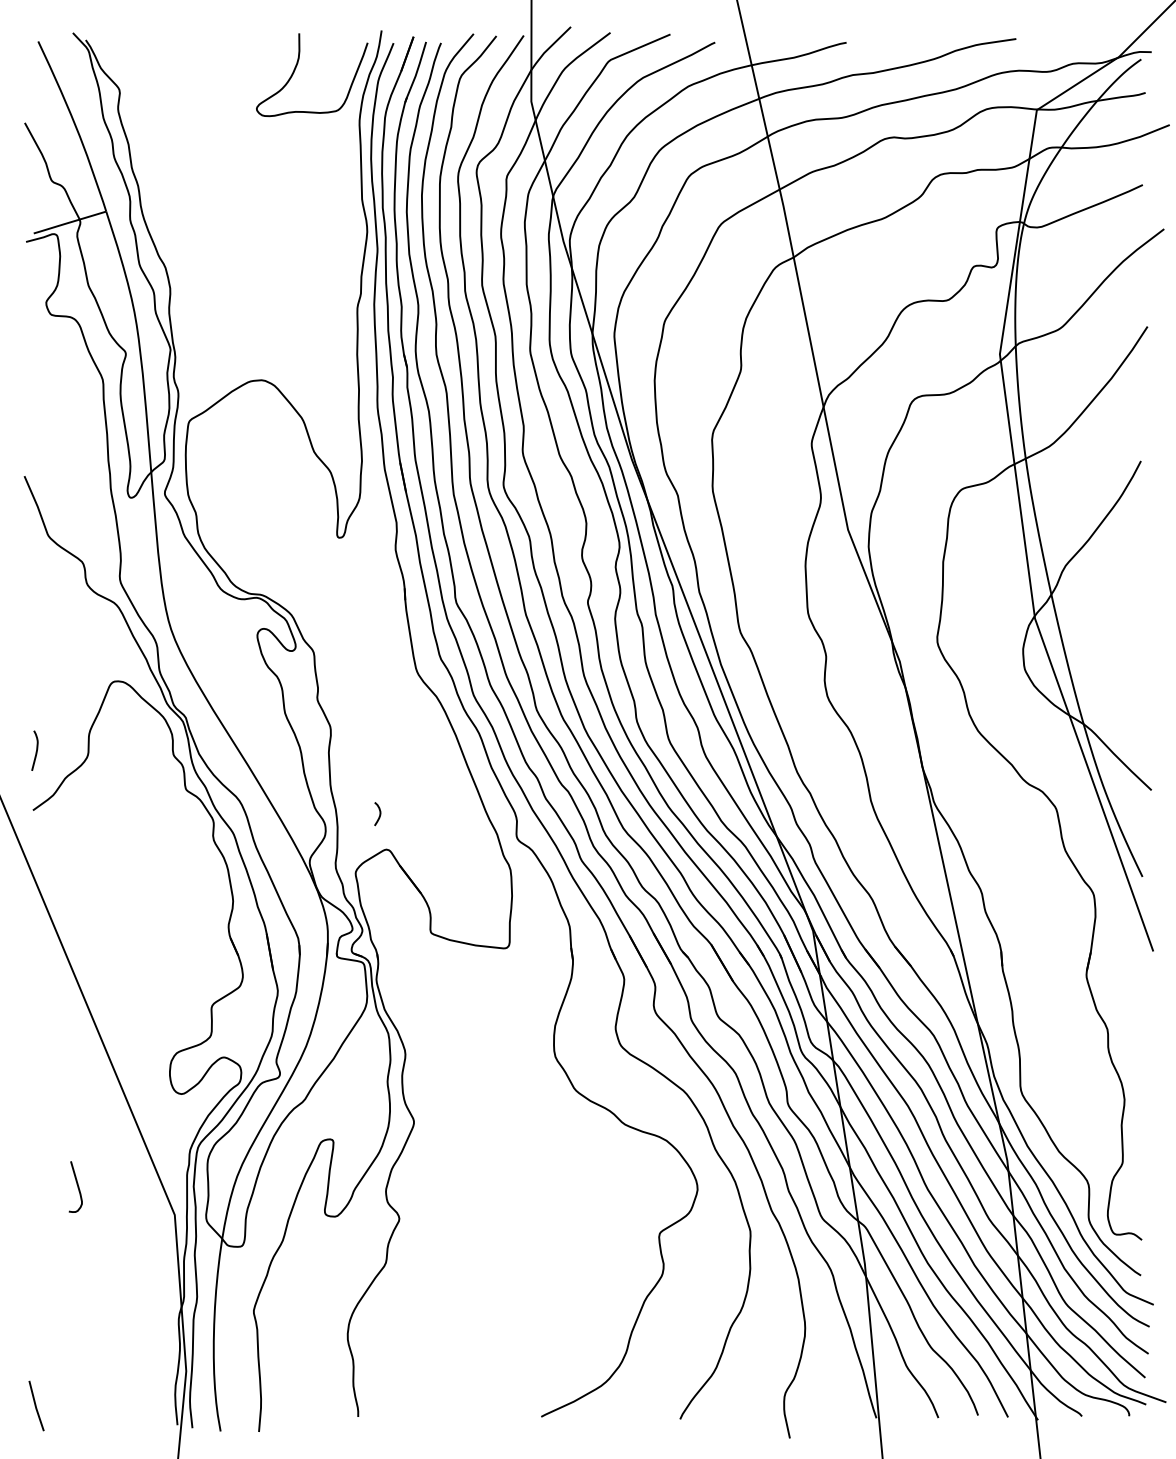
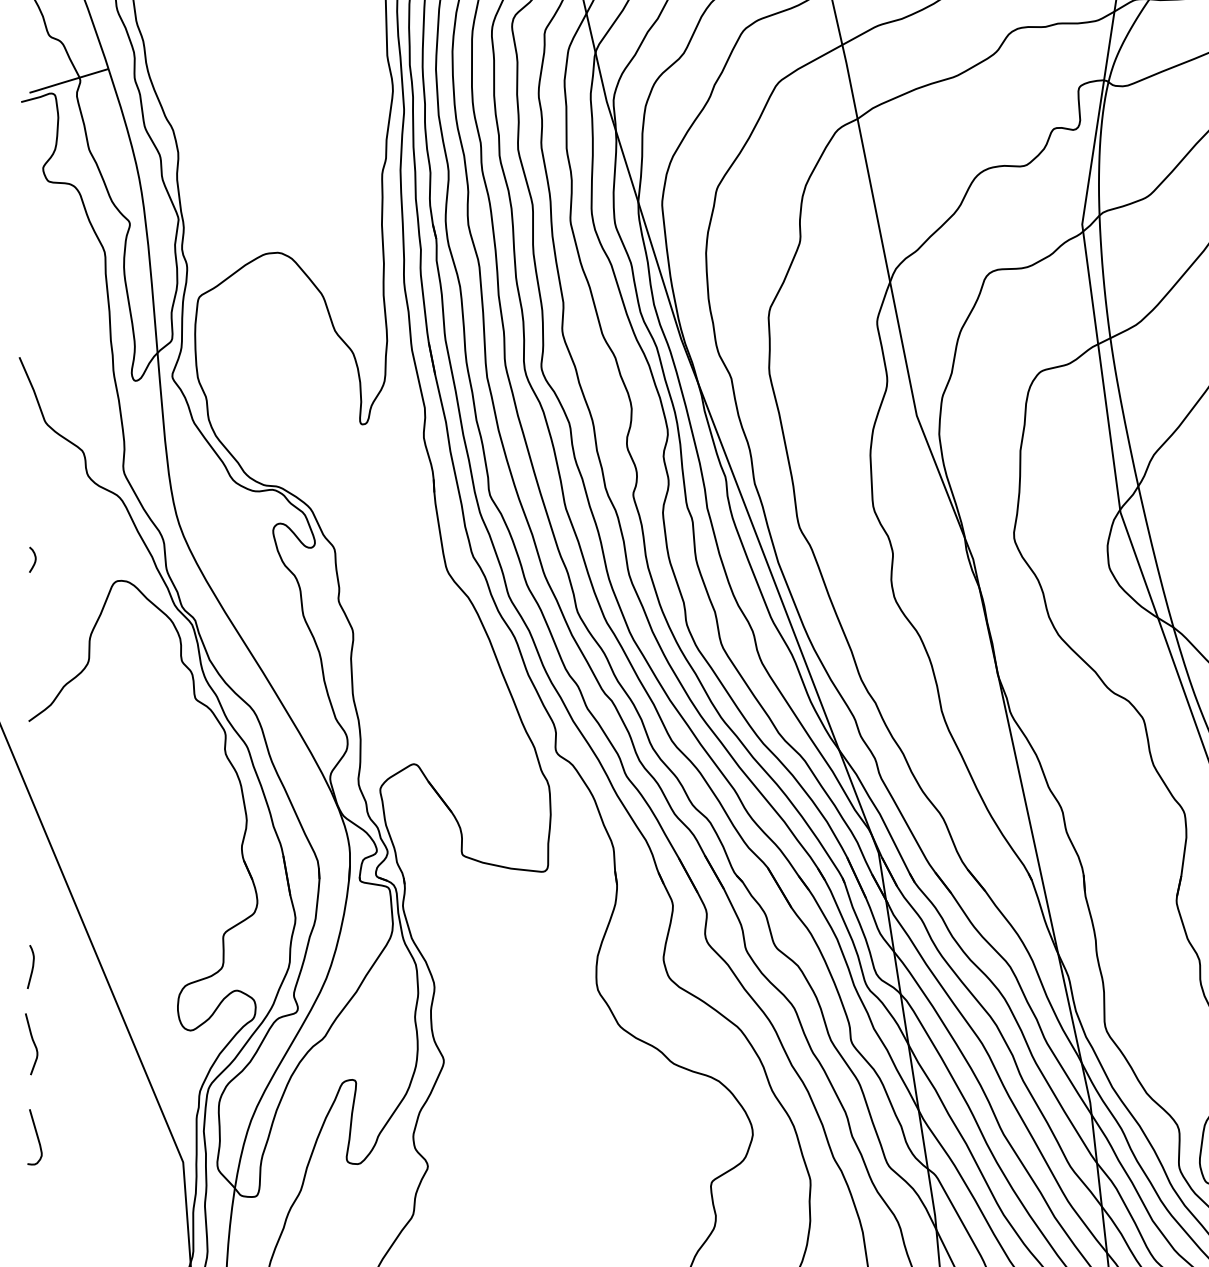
curve: (35, 751) -> (31, 967), moved
curve: (379, 814) -> (34, 560), moved
curve: (37, 1106) -> (33, 1044), added
curve: (77, 1186) -> (36, 1136), moved

